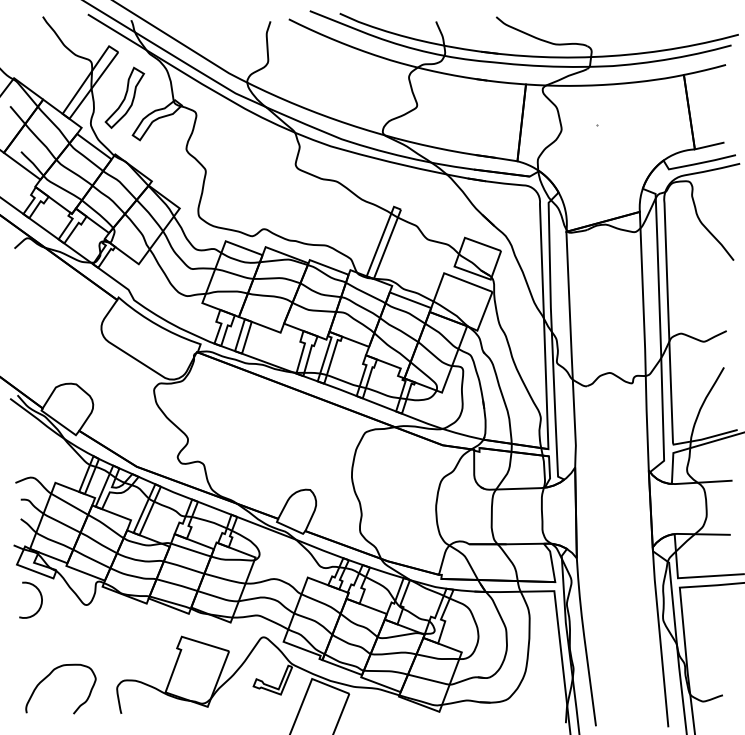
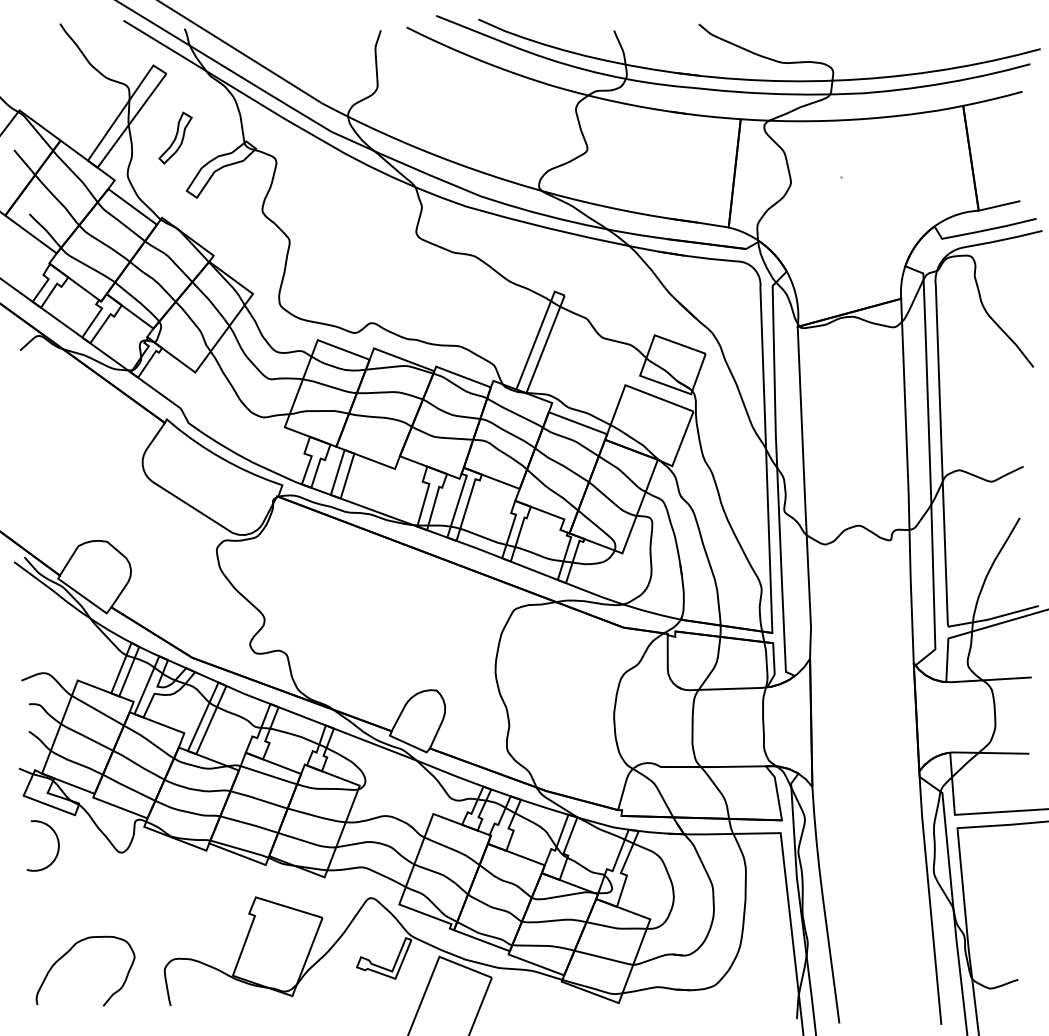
part: (124, 97) -> (175, 137), size x0.6

